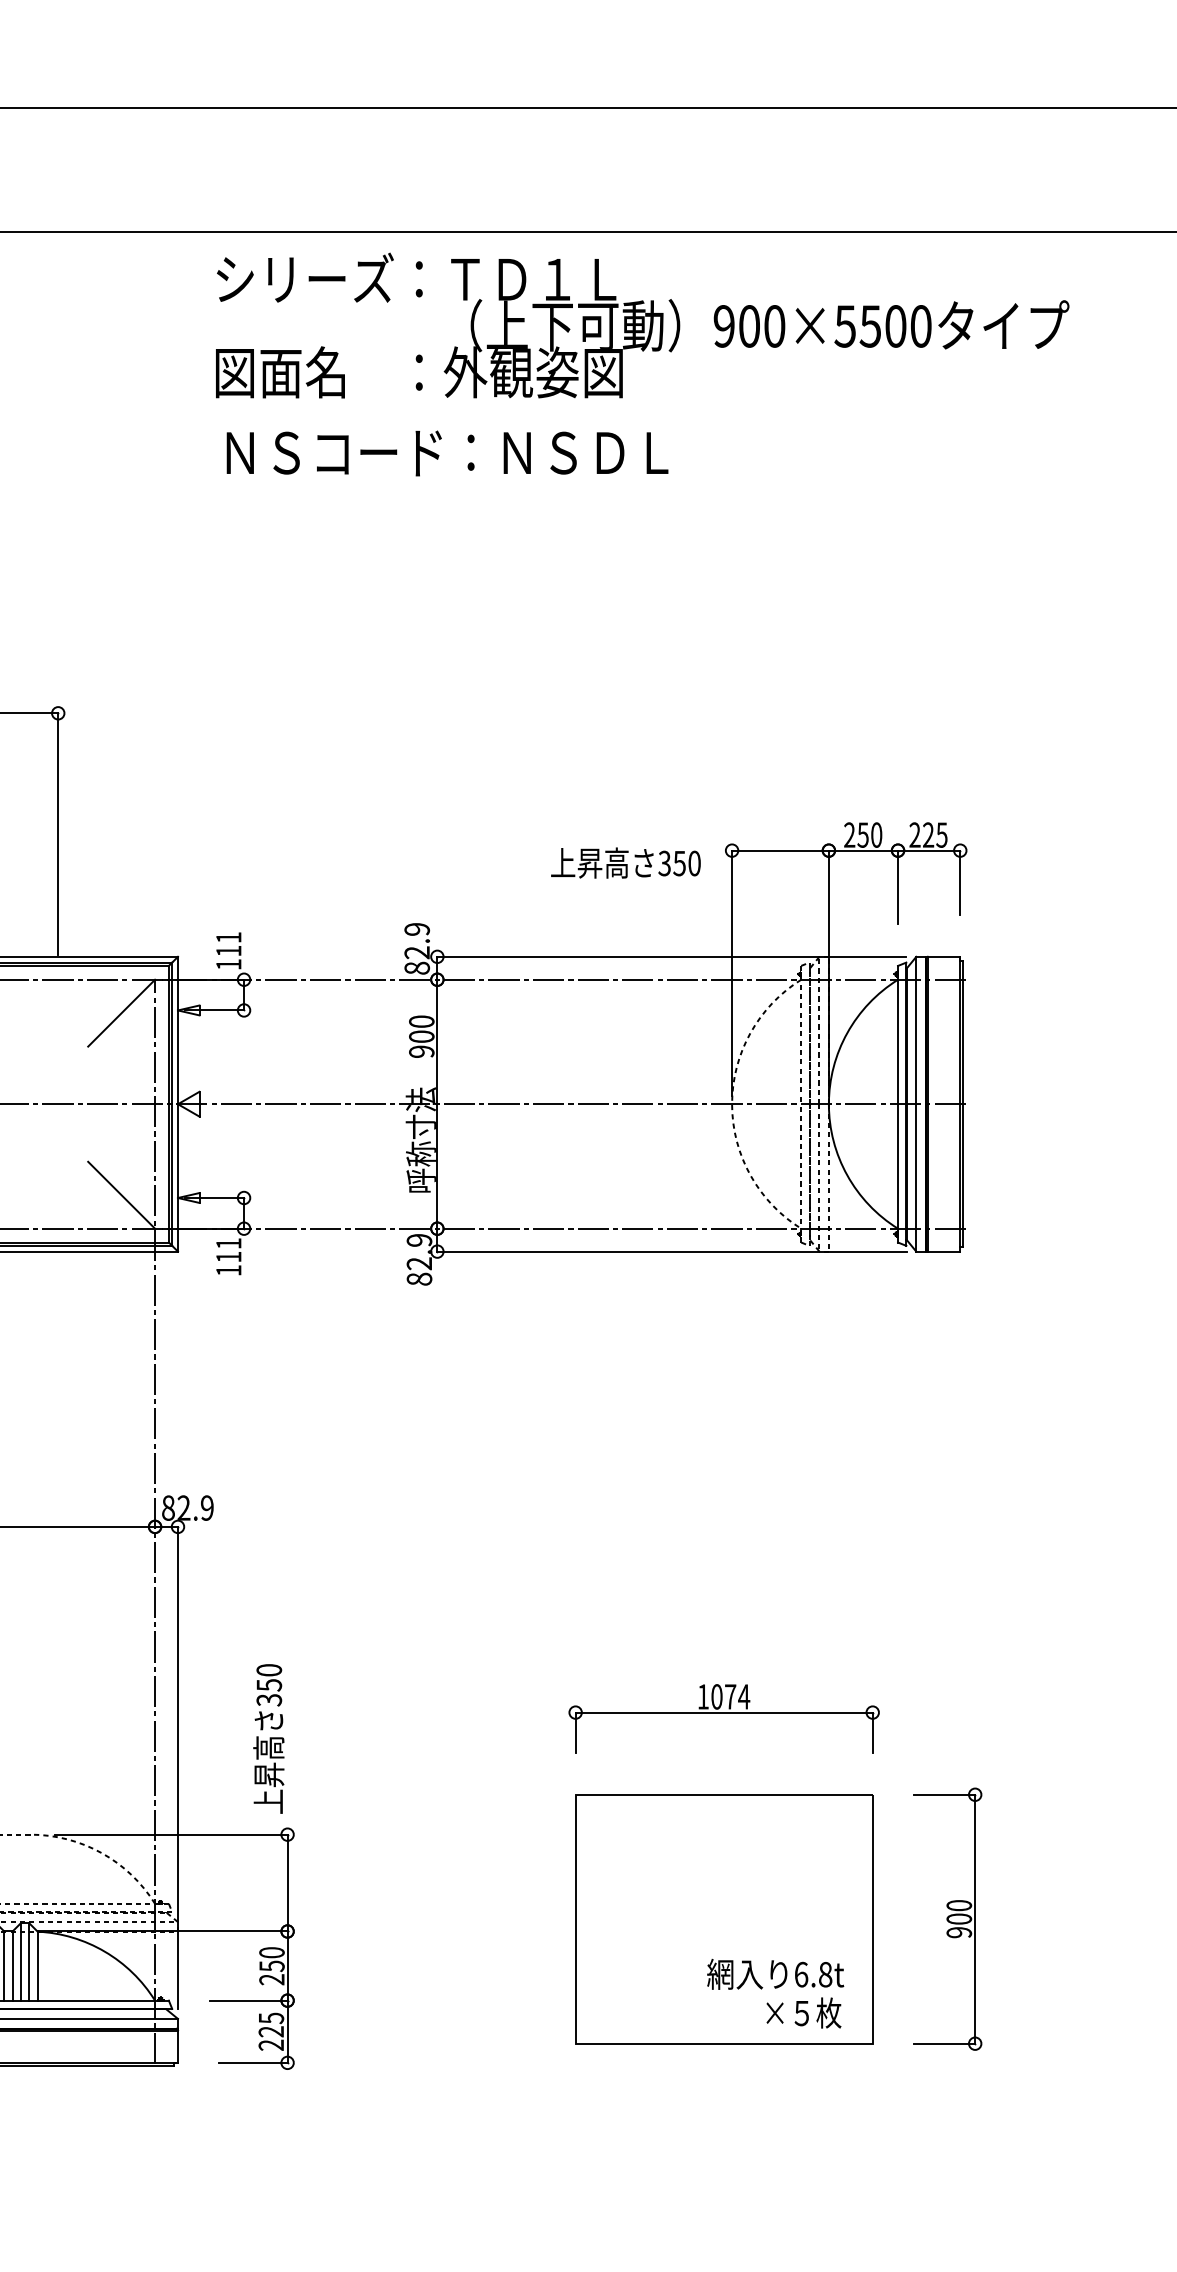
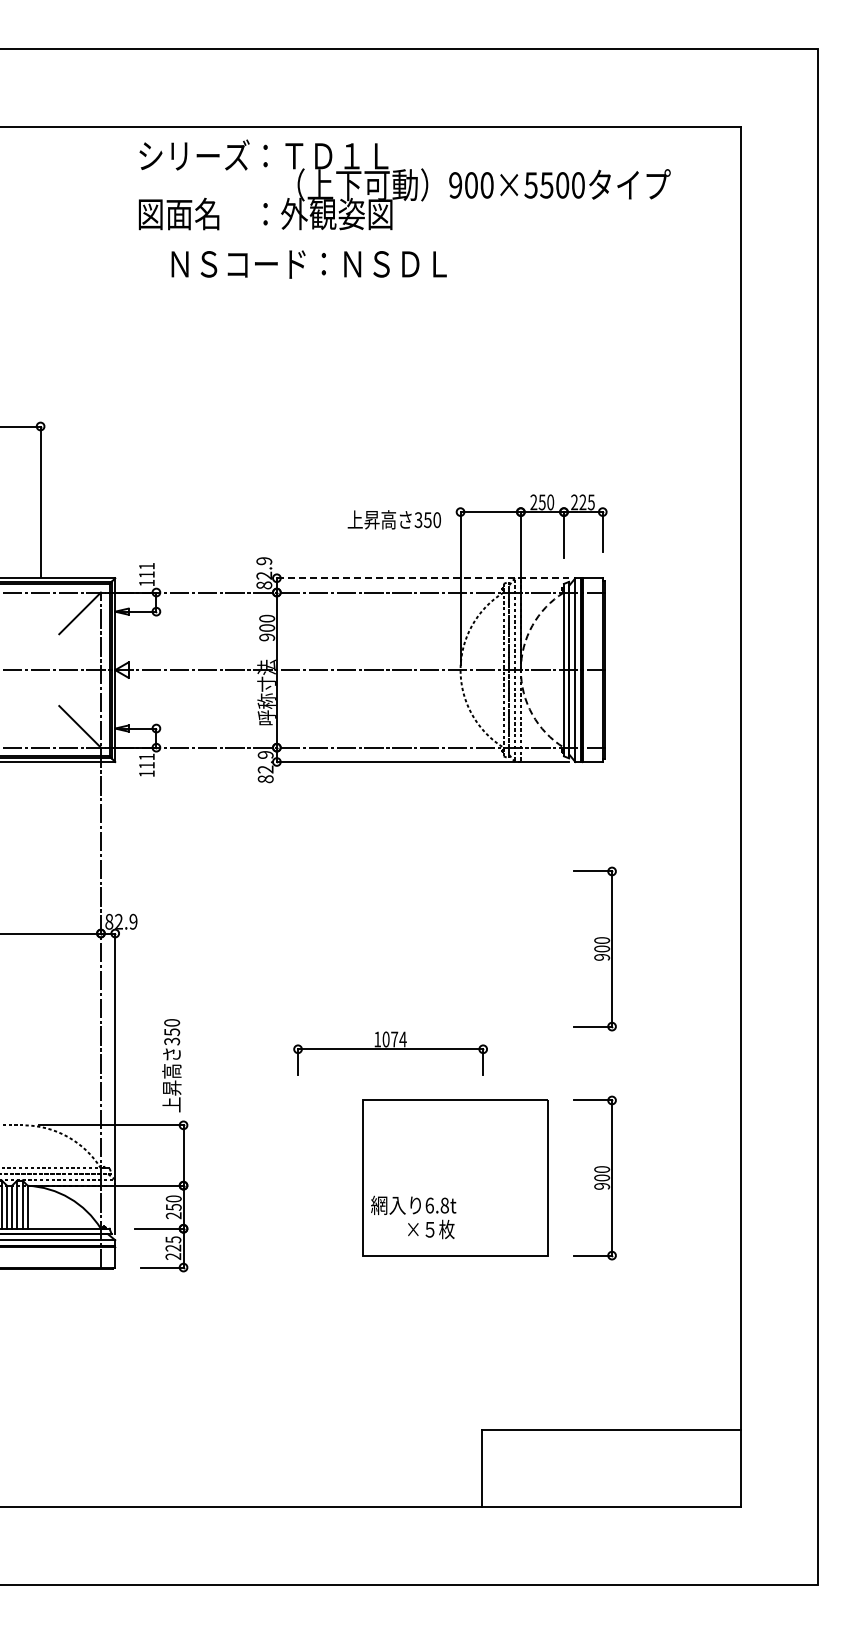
text: (446, 453) -> (308, 264), moved
line: (671, 957) -> (422, 578), solid -> dashed
arc: (828, 1104) -> (520, 670), solid -> dashed
part: (947, 1550) -> (594, 948), added
part: (723, 1719) -> (390, 1053), moved
text: (775, 1993) -> (413, 1217), moved

